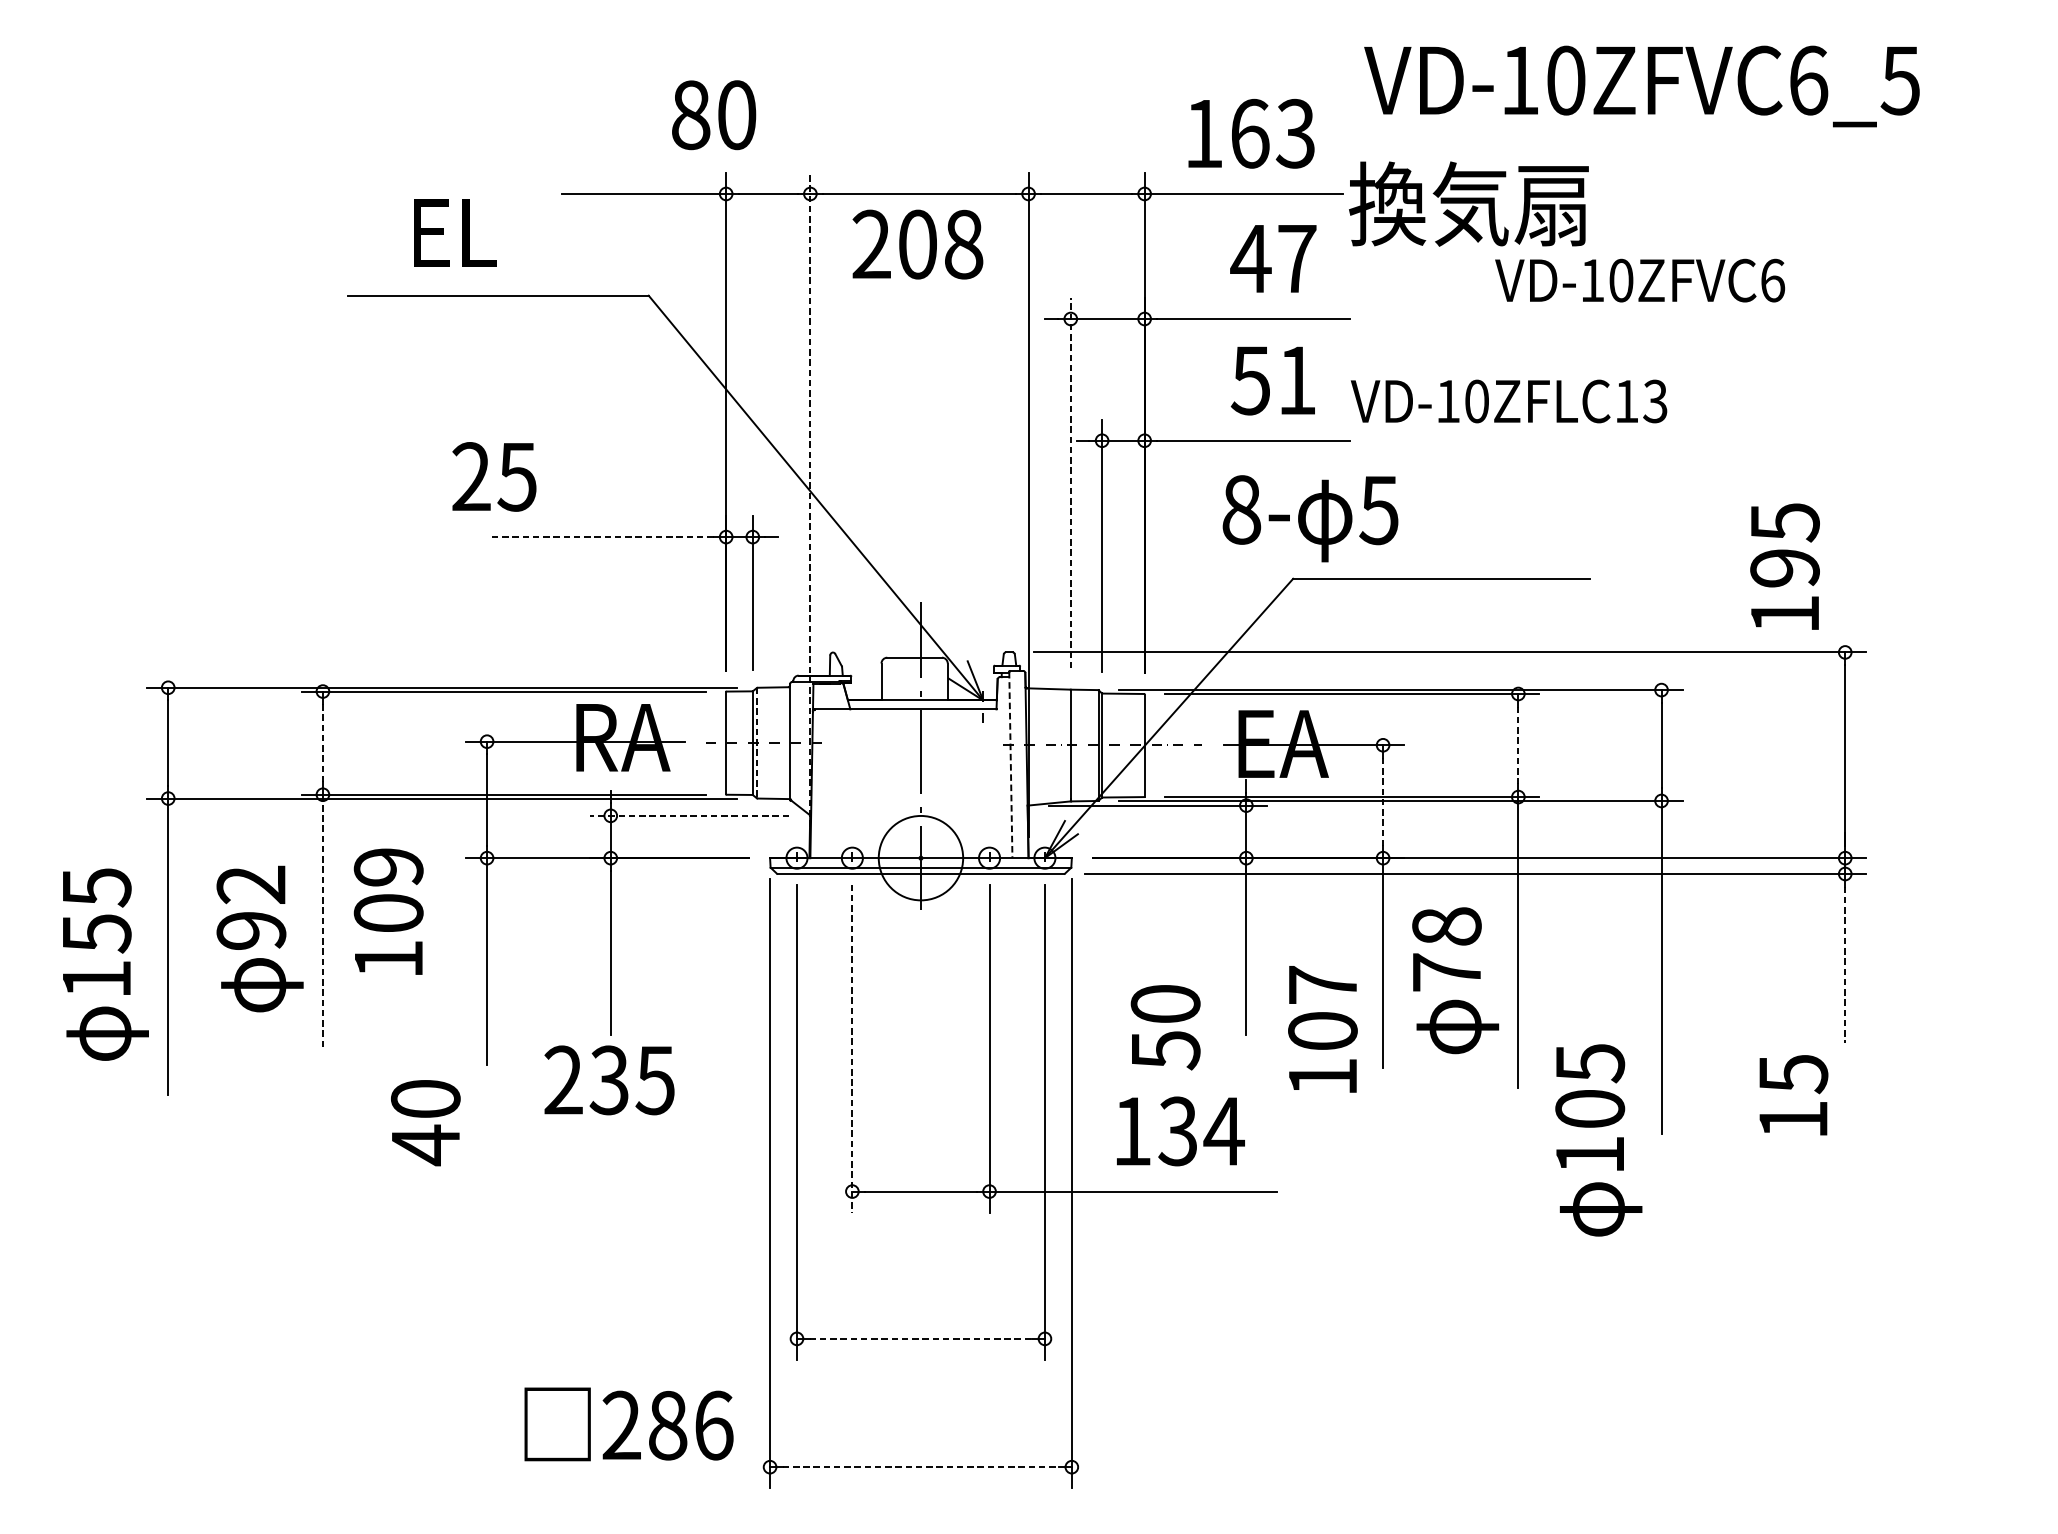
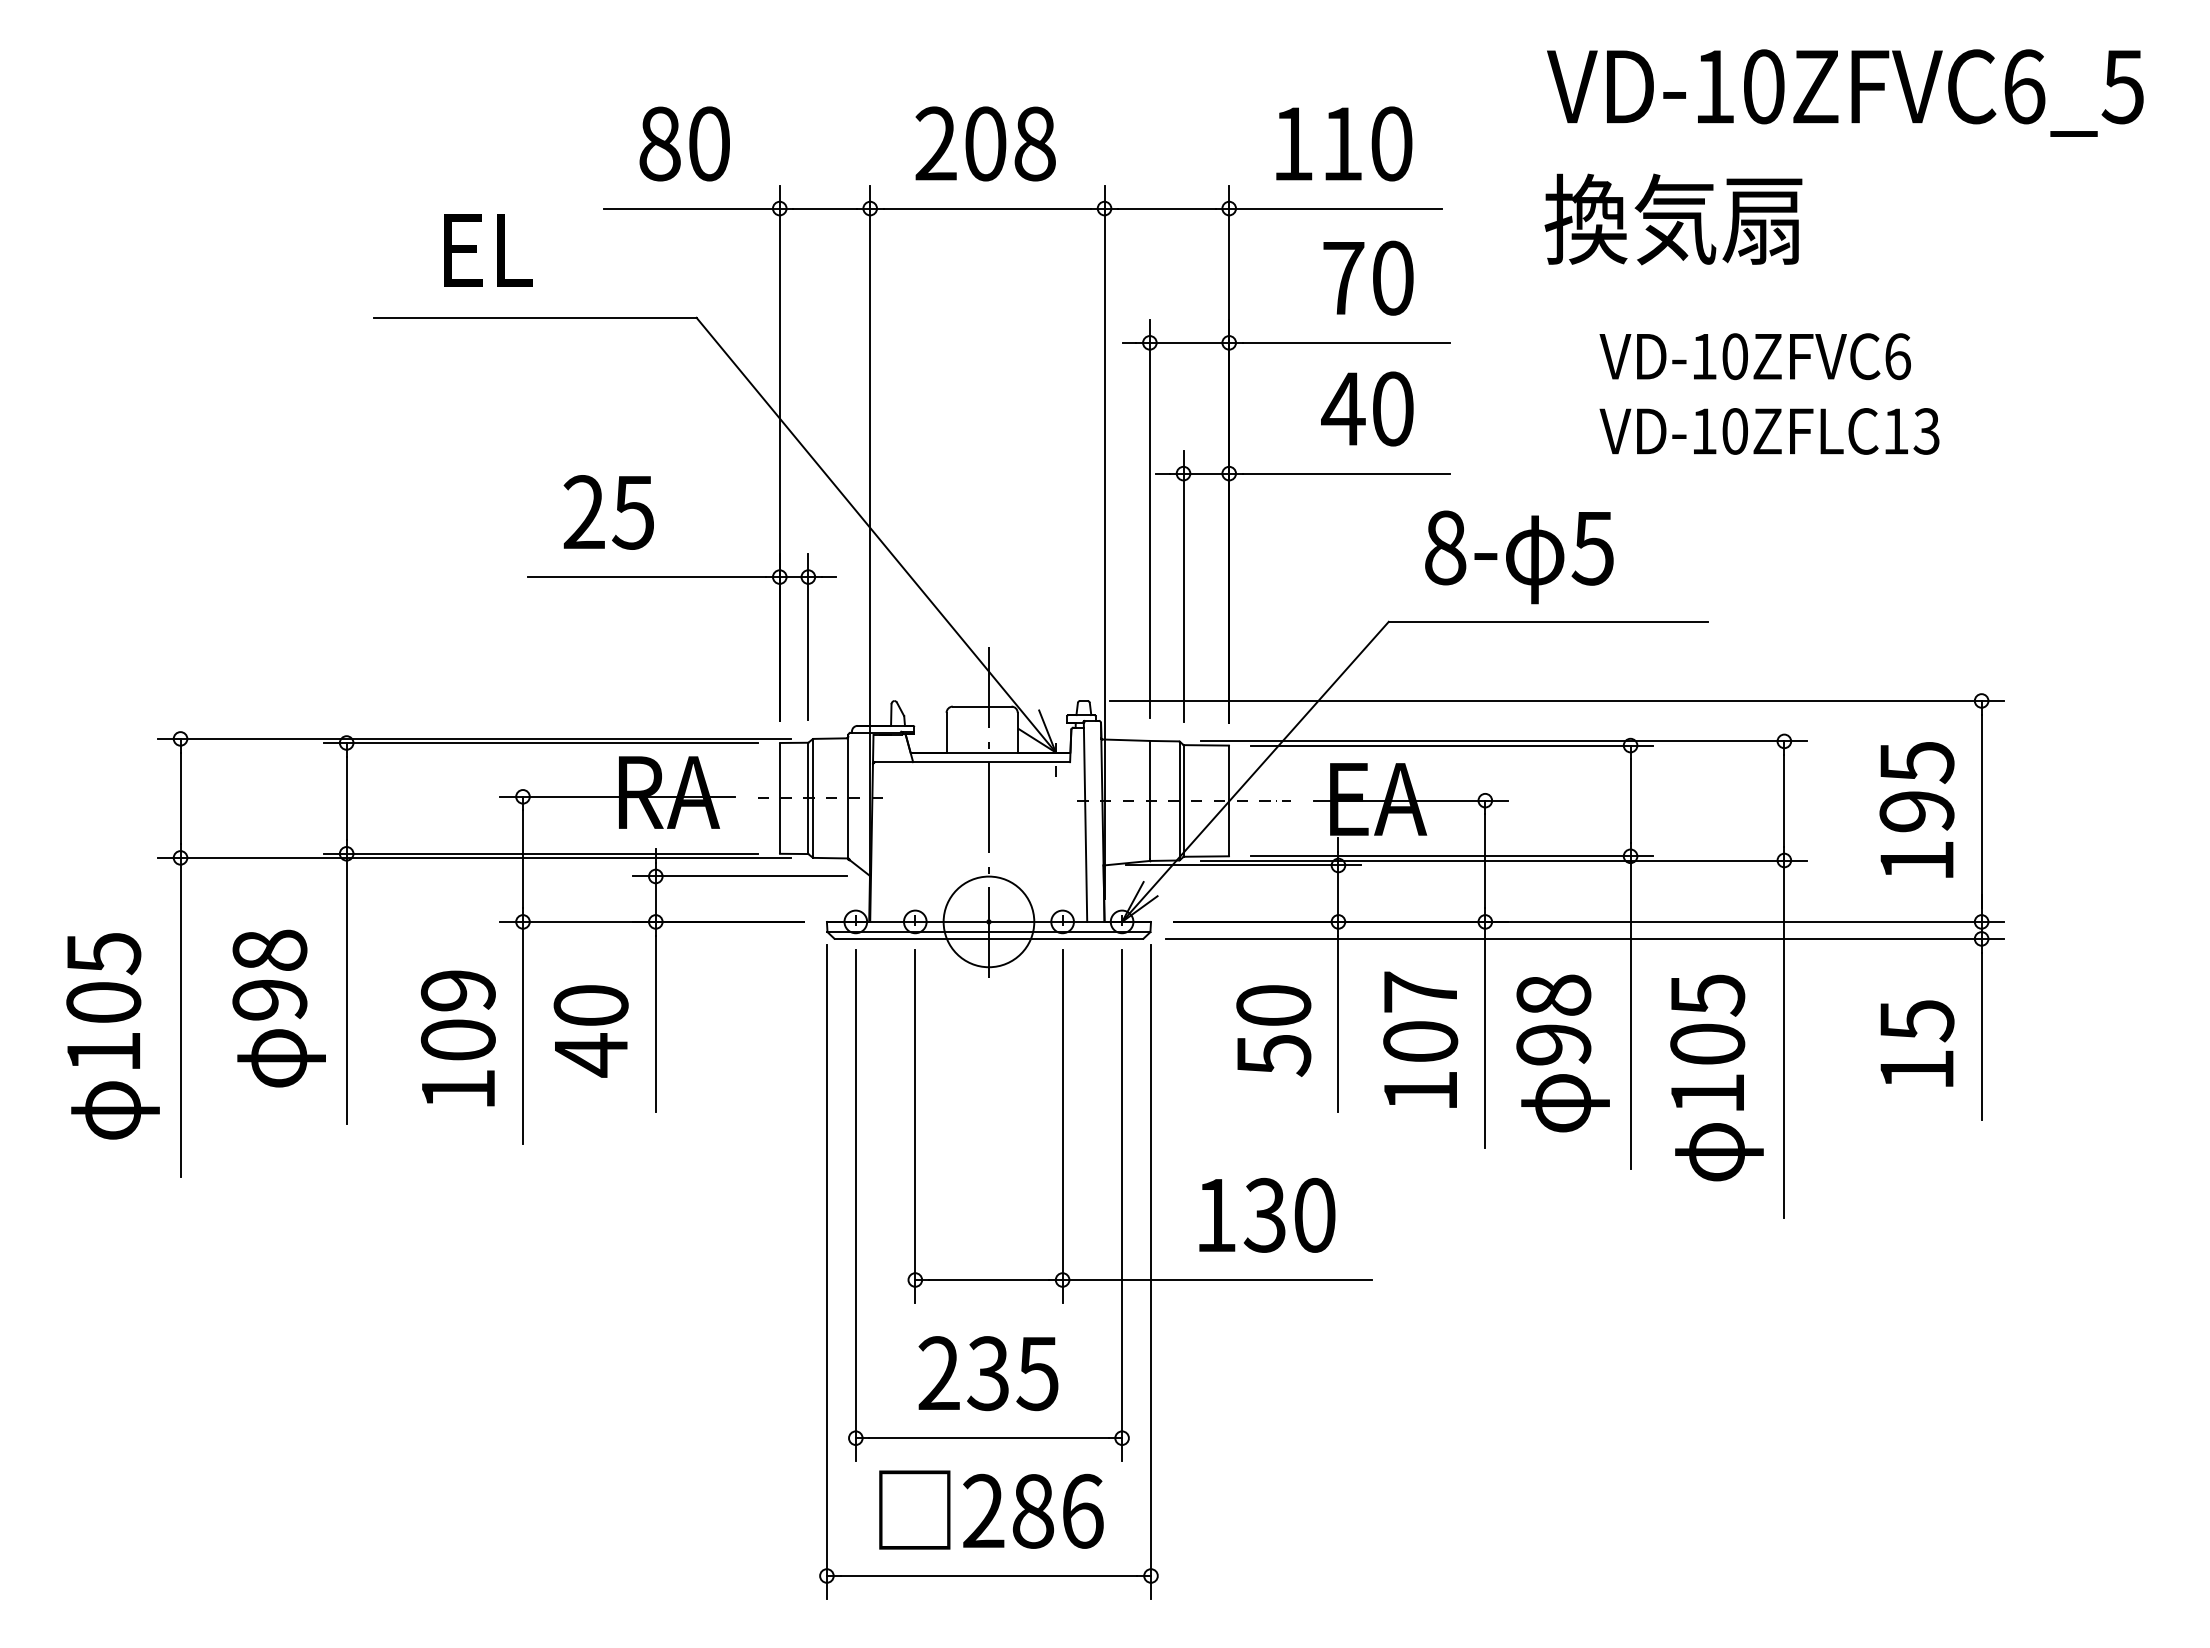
text: (1642, 85) -> (1845, 92), moved
text: (713, 114) -> (684, 143), moved
text: (1273, 133) -> (1367, 143), 163 -> 110
text: (1468, 204) -> (1673, 219), moved
text: (917, 244) -> (985, 143), moved
text: (1273, 258) -> (1367, 277), 47 -> 70
text: (1639, 280) -> (1754, 356), moved
text: (1273, 380) -> (1367, 408), 51 -> 40
text: (1508, 401) -> (1769, 431), moved
text: (494, 476) -> (608, 512), moved
line: (1070, 483) -> (1149, 519), dashed -> solid
line: (810, 504) -> (870, 542), dashed -> solid
text: (1310, 518) -> (1519, 557), moved
line: (602, 537) -> (646, 577), dashed -> solid
text: (1784, 566) -> (1916, 809), moved
line: (322, 743) -> (346, 798), dashed -> solid
line: (757, 743) -> (813, 798), dashed -> solid
line: (1518, 745) -> (1630, 800), dashed -> solid
line: (1010, 765) -> (1085, 822), dashed -> solid
line: (1383, 801) -> (1485, 861), dashed -> solid
line: (688, 815) -> (739, 876), dashed -> solid
text: (251, 884) -> (269, 950), 92 -> 98
text: (387, 911) -> (457, 1038), moved
line: (322, 921) -> (346, 989), dashed -> solid
text: (96, 934) -> (103, 1003), 155 -> 105
line: (1845, 964) -> (1981, 1036), dashed -> solid
text: (1446, 972) -> (1553, 1044), 78 -> 98
text: (1165, 1027) -> (1273, 1030), moved
text: (1322, 1029) -> (1420, 1039), moved
line: (852, 1049) -> (915, 1127), dashed -> solid
text: (609, 1080) -> (988, 1373), moved
text: (1793, 1095) -> (1917, 1043), moved
text: (425, 1123) -> (590, 1031), moved
text: (1224, 1130) -> (1314, 1214), 134 -> 130
text: (1598, 1139) -> (1716, 1077), moved
line: (920, 1339) -> (988, 1438), dashed -> solid
text: (629, 1423) -> (991, 1509), moved
line: (921, 1467) -> (989, 1576), dashed -> solid

